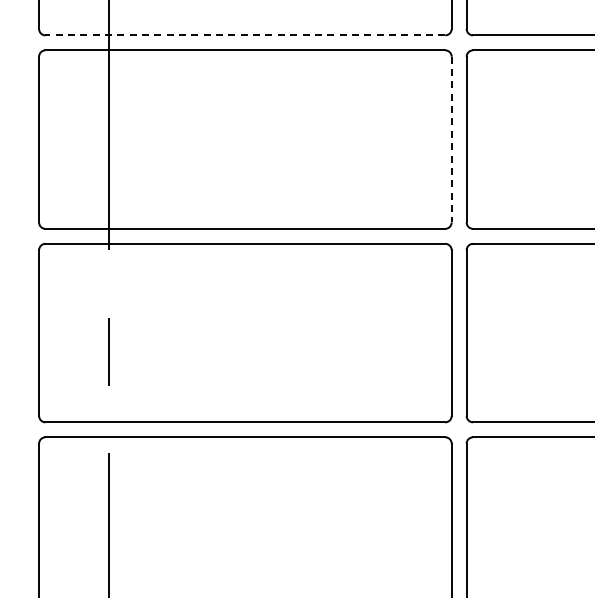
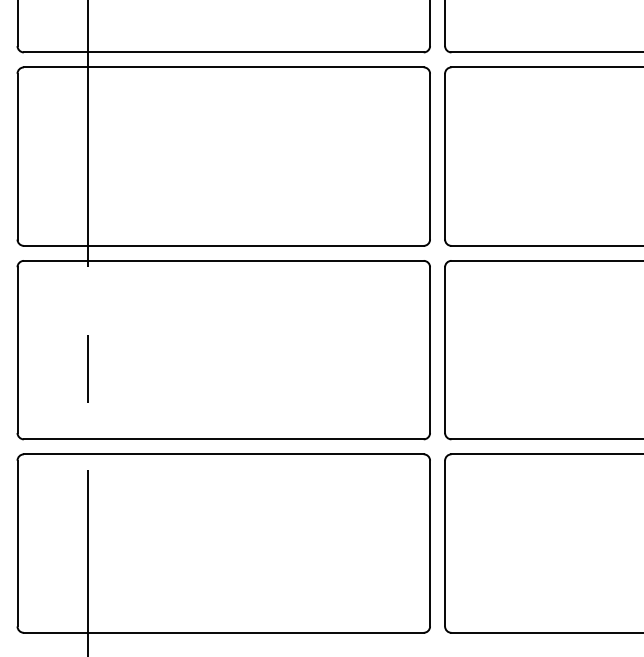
line: (245, 35) -> (223, 52), dashed -> solid
line: (452, 139) -> (430, 156), dashed -> solid

